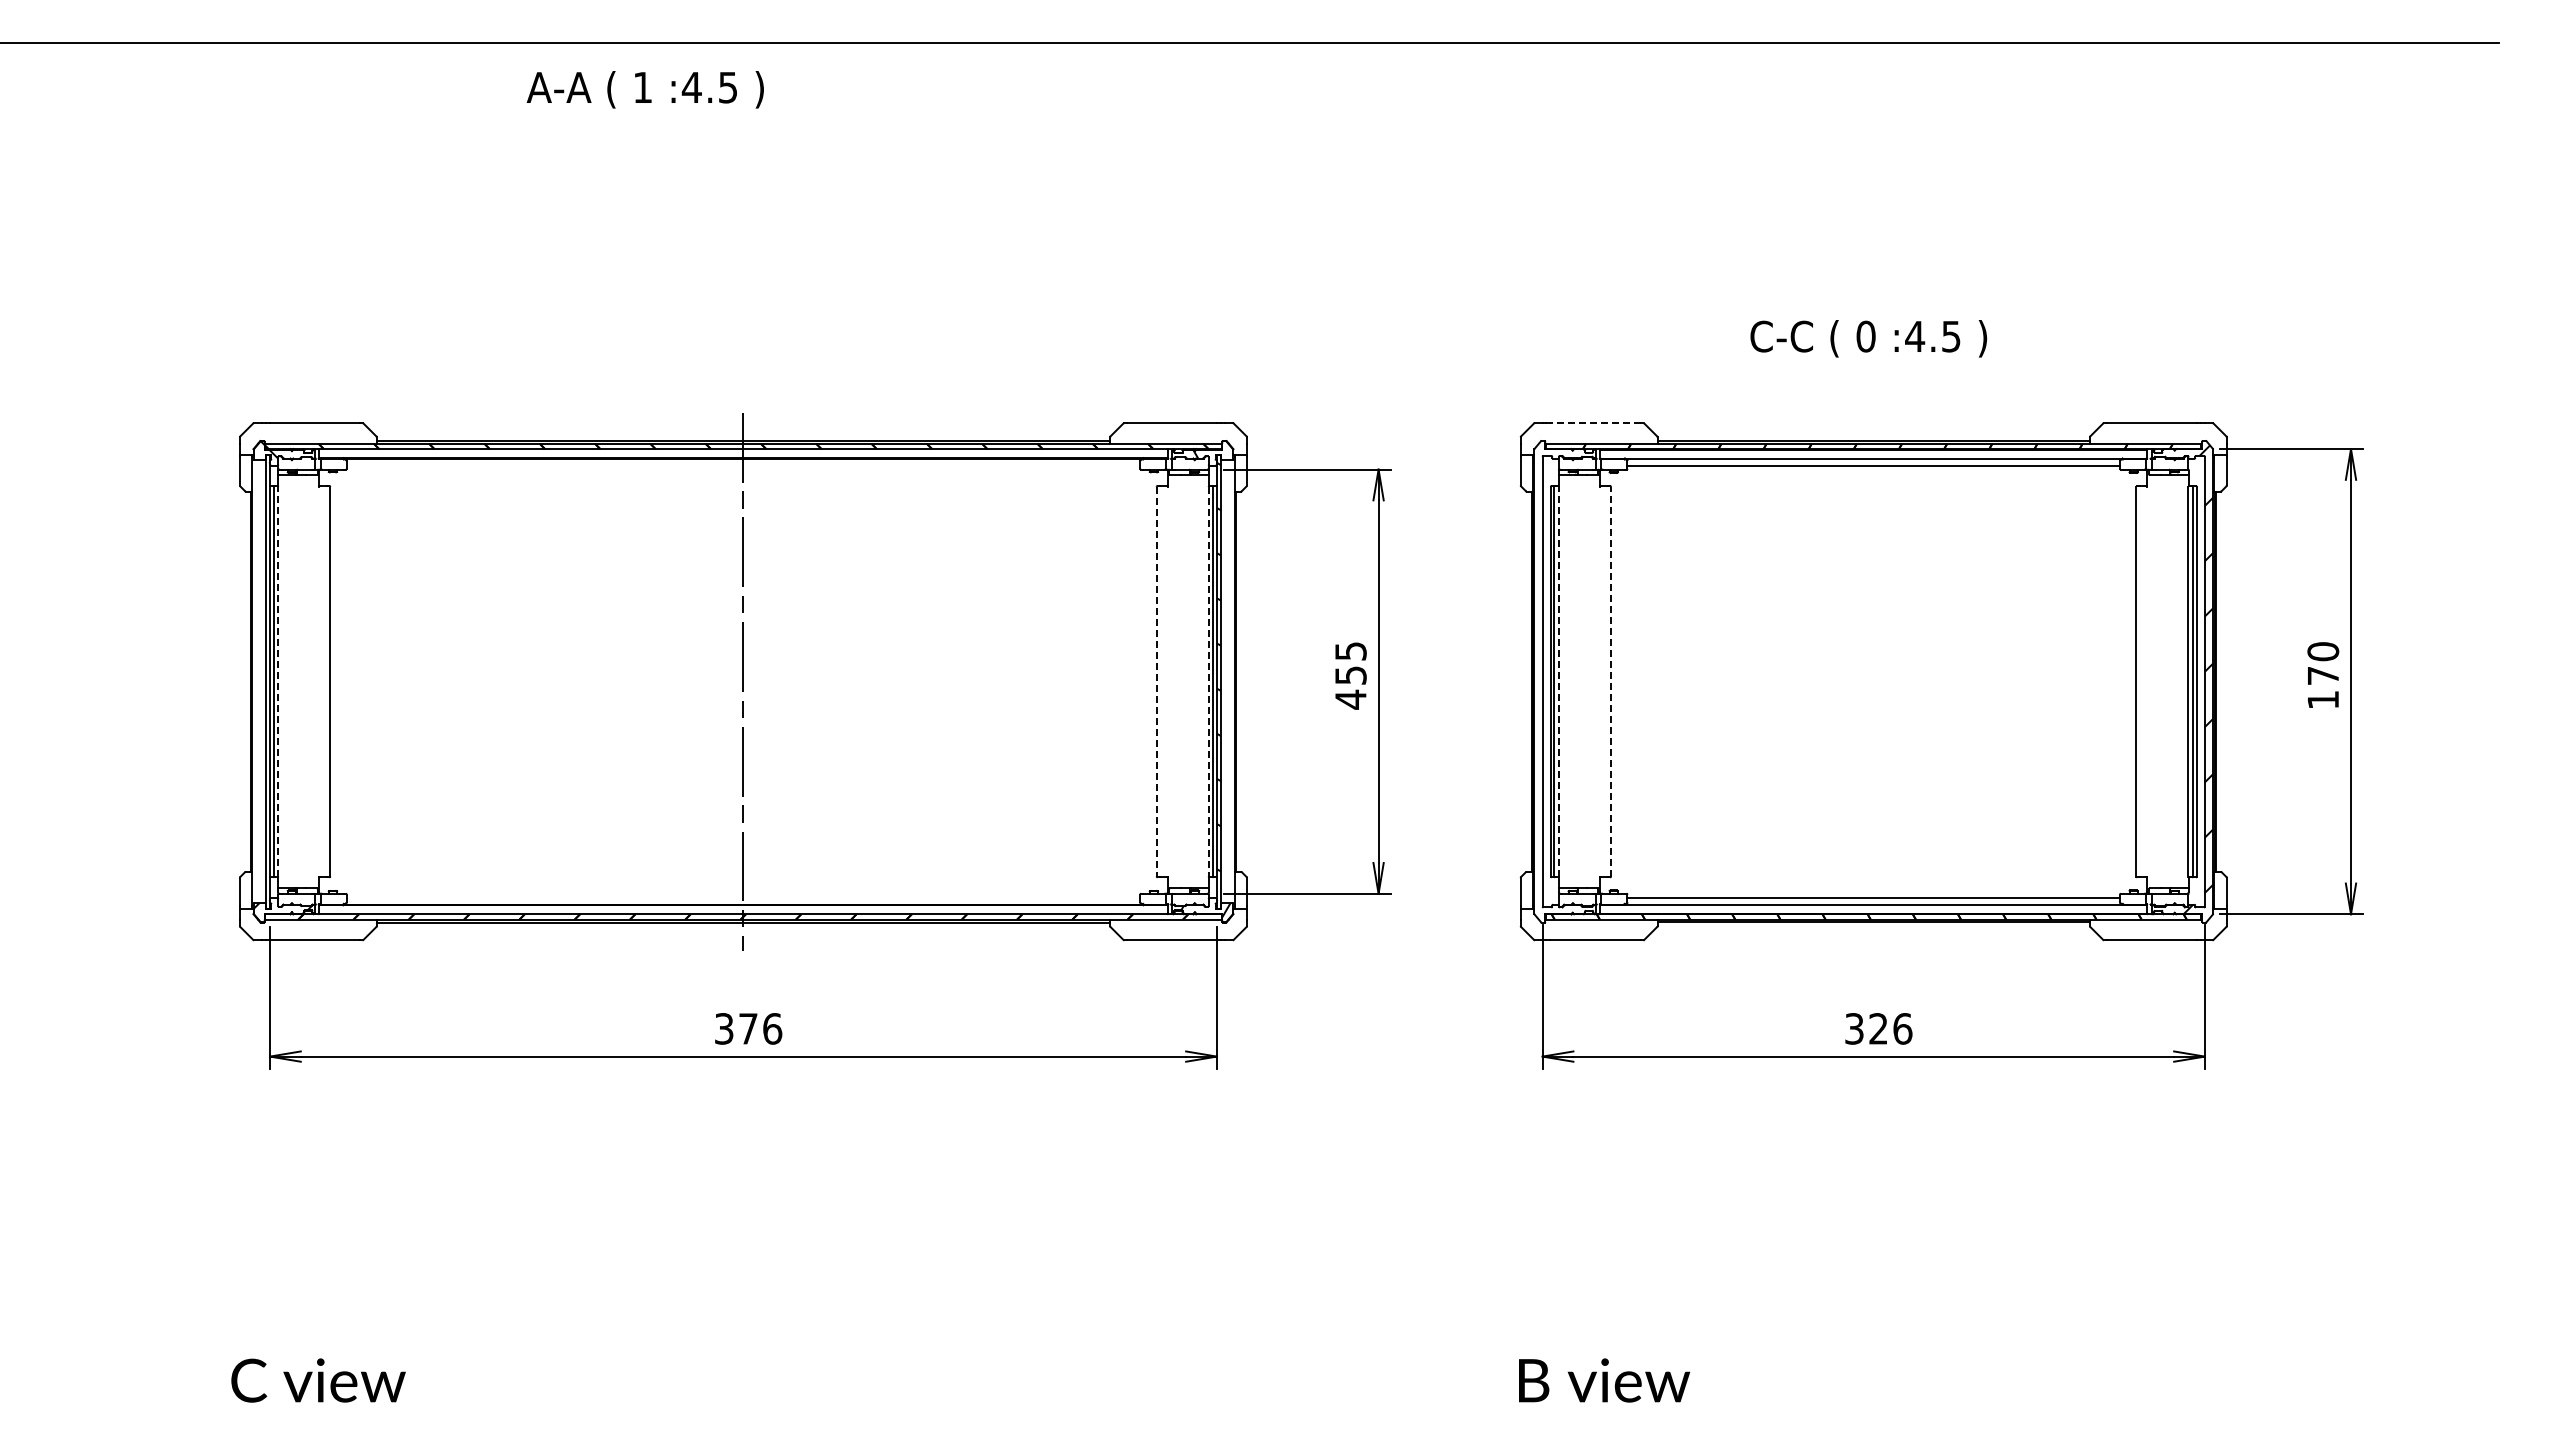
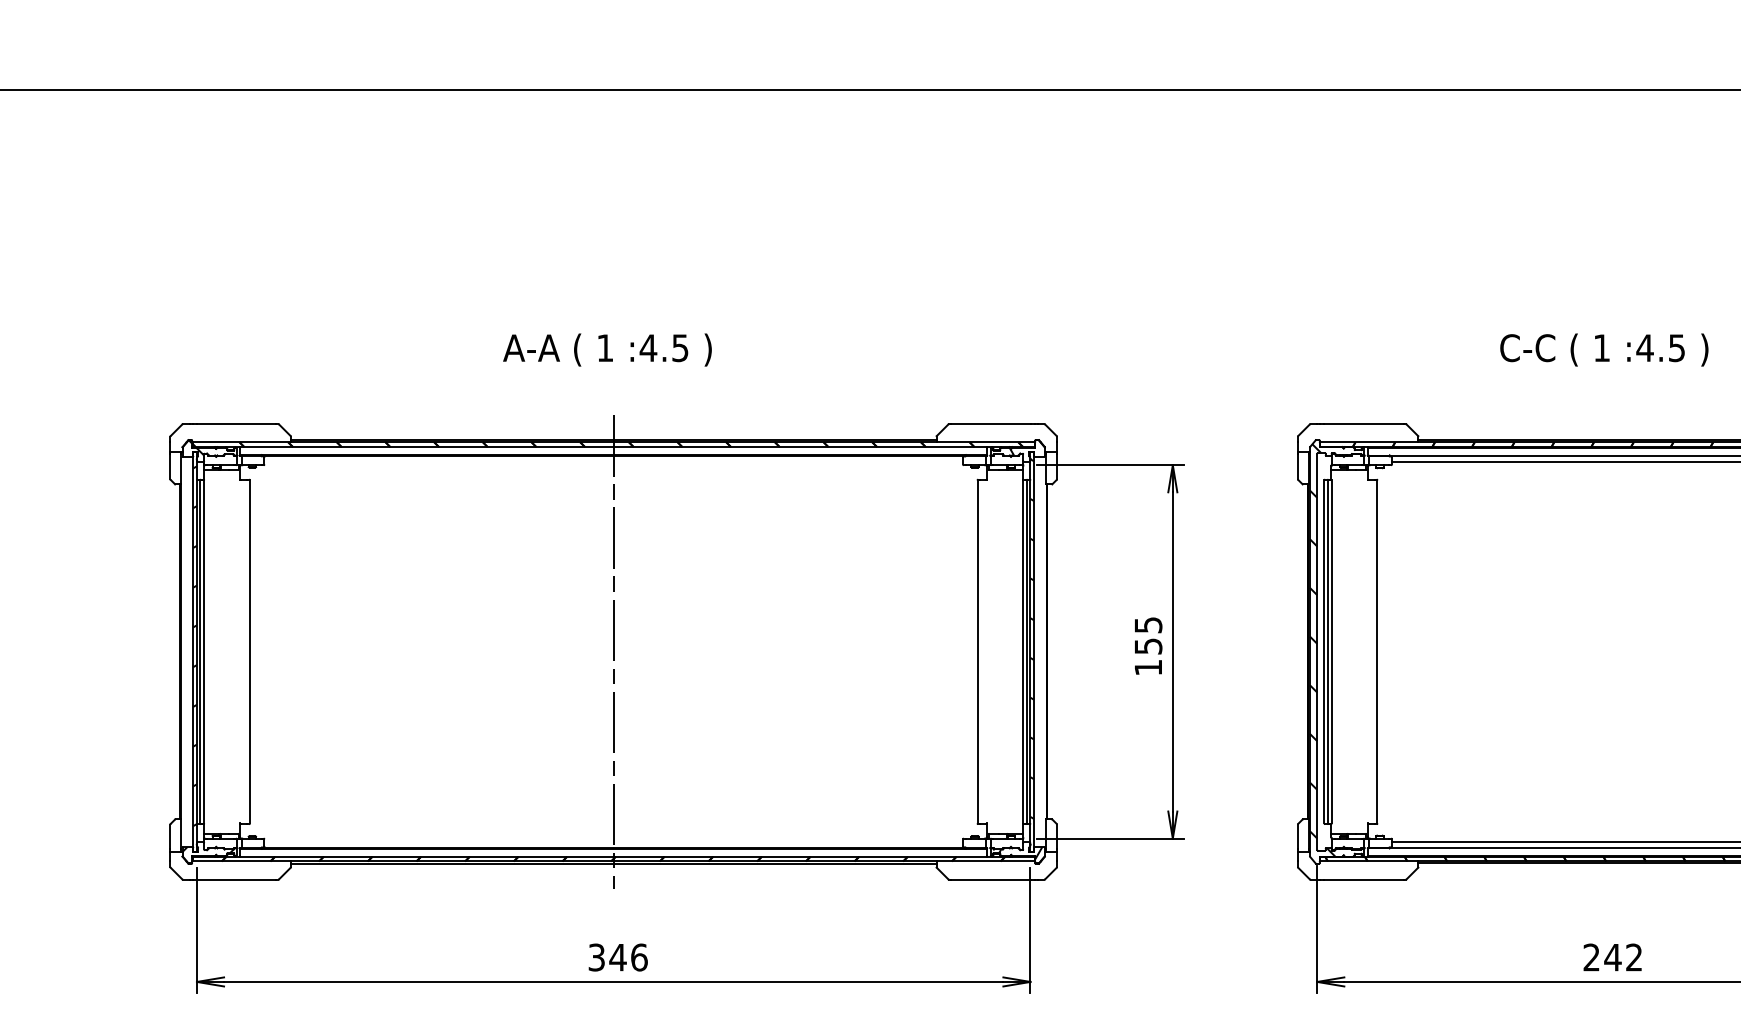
text: (644, 89) -> (606, 349), moved
text: (1865, 336) -> (1601, 348), 0 -> 1
line: (1594, 423) -> (1362, 424), dashed -> solid
hatch: (267, 674) -> (194, 645), added
hatch: (1548, 679) -> (1322, 649), added
line: (278, 681) -> (204, 651), dashed -> solid
line: (1156, 681) -> (977, 651), dashed -> solid
line: (1208, 681) -> (1023, 651), dashed -> solid
line: (1559, 681) -> (1332, 651), dashed -> solid
line: (1611, 681) -> (1377, 651), dashed -> solid
text: (1350, 699) -> (1148, 667), 455 -> 155
text: (748, 1028) -> (618, 957), 376 -> 346
text: (1878, 1028) -> (1612, 957), 326 -> 242

